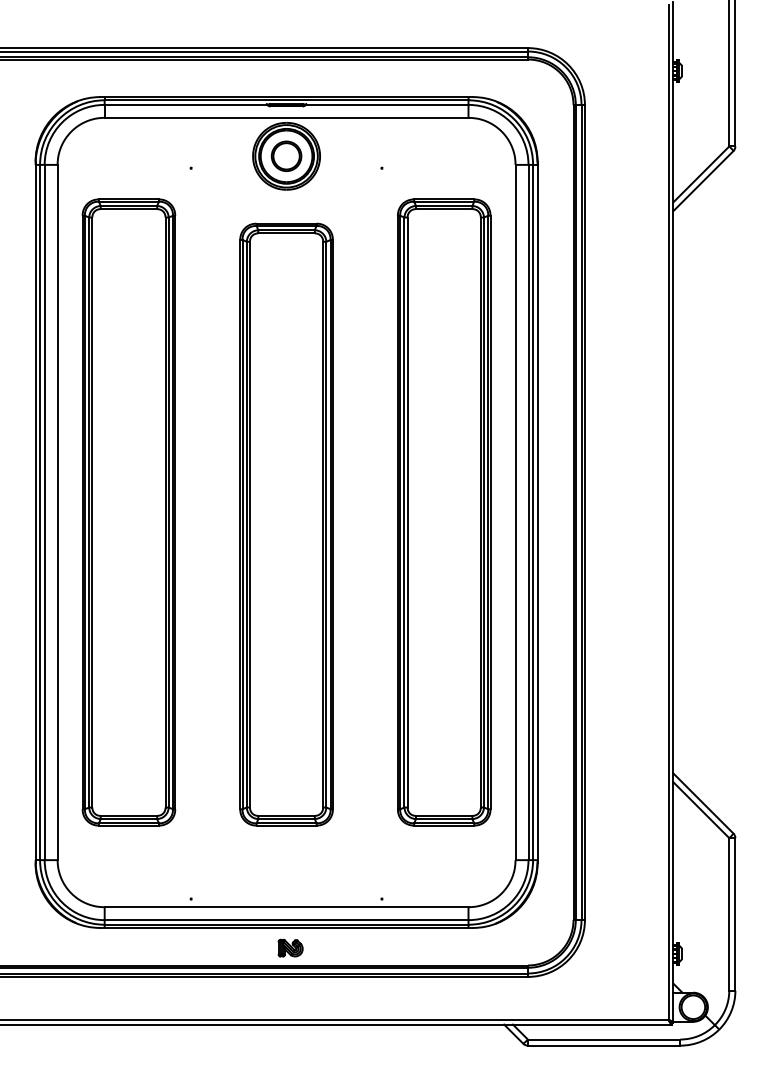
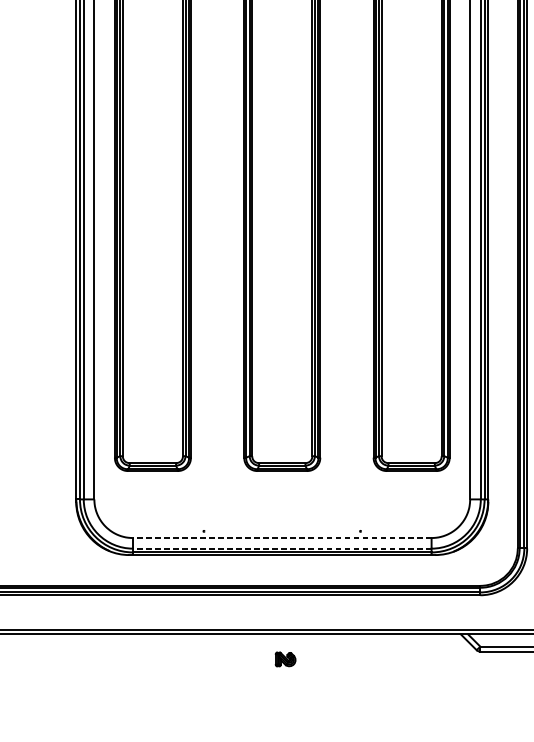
line: (286, 907) -> (282, 538), solid -> dashed
line: (286, 920) -> (282, 548), solid -> dashed
part: (290, 947) -> (285, 658), moved

